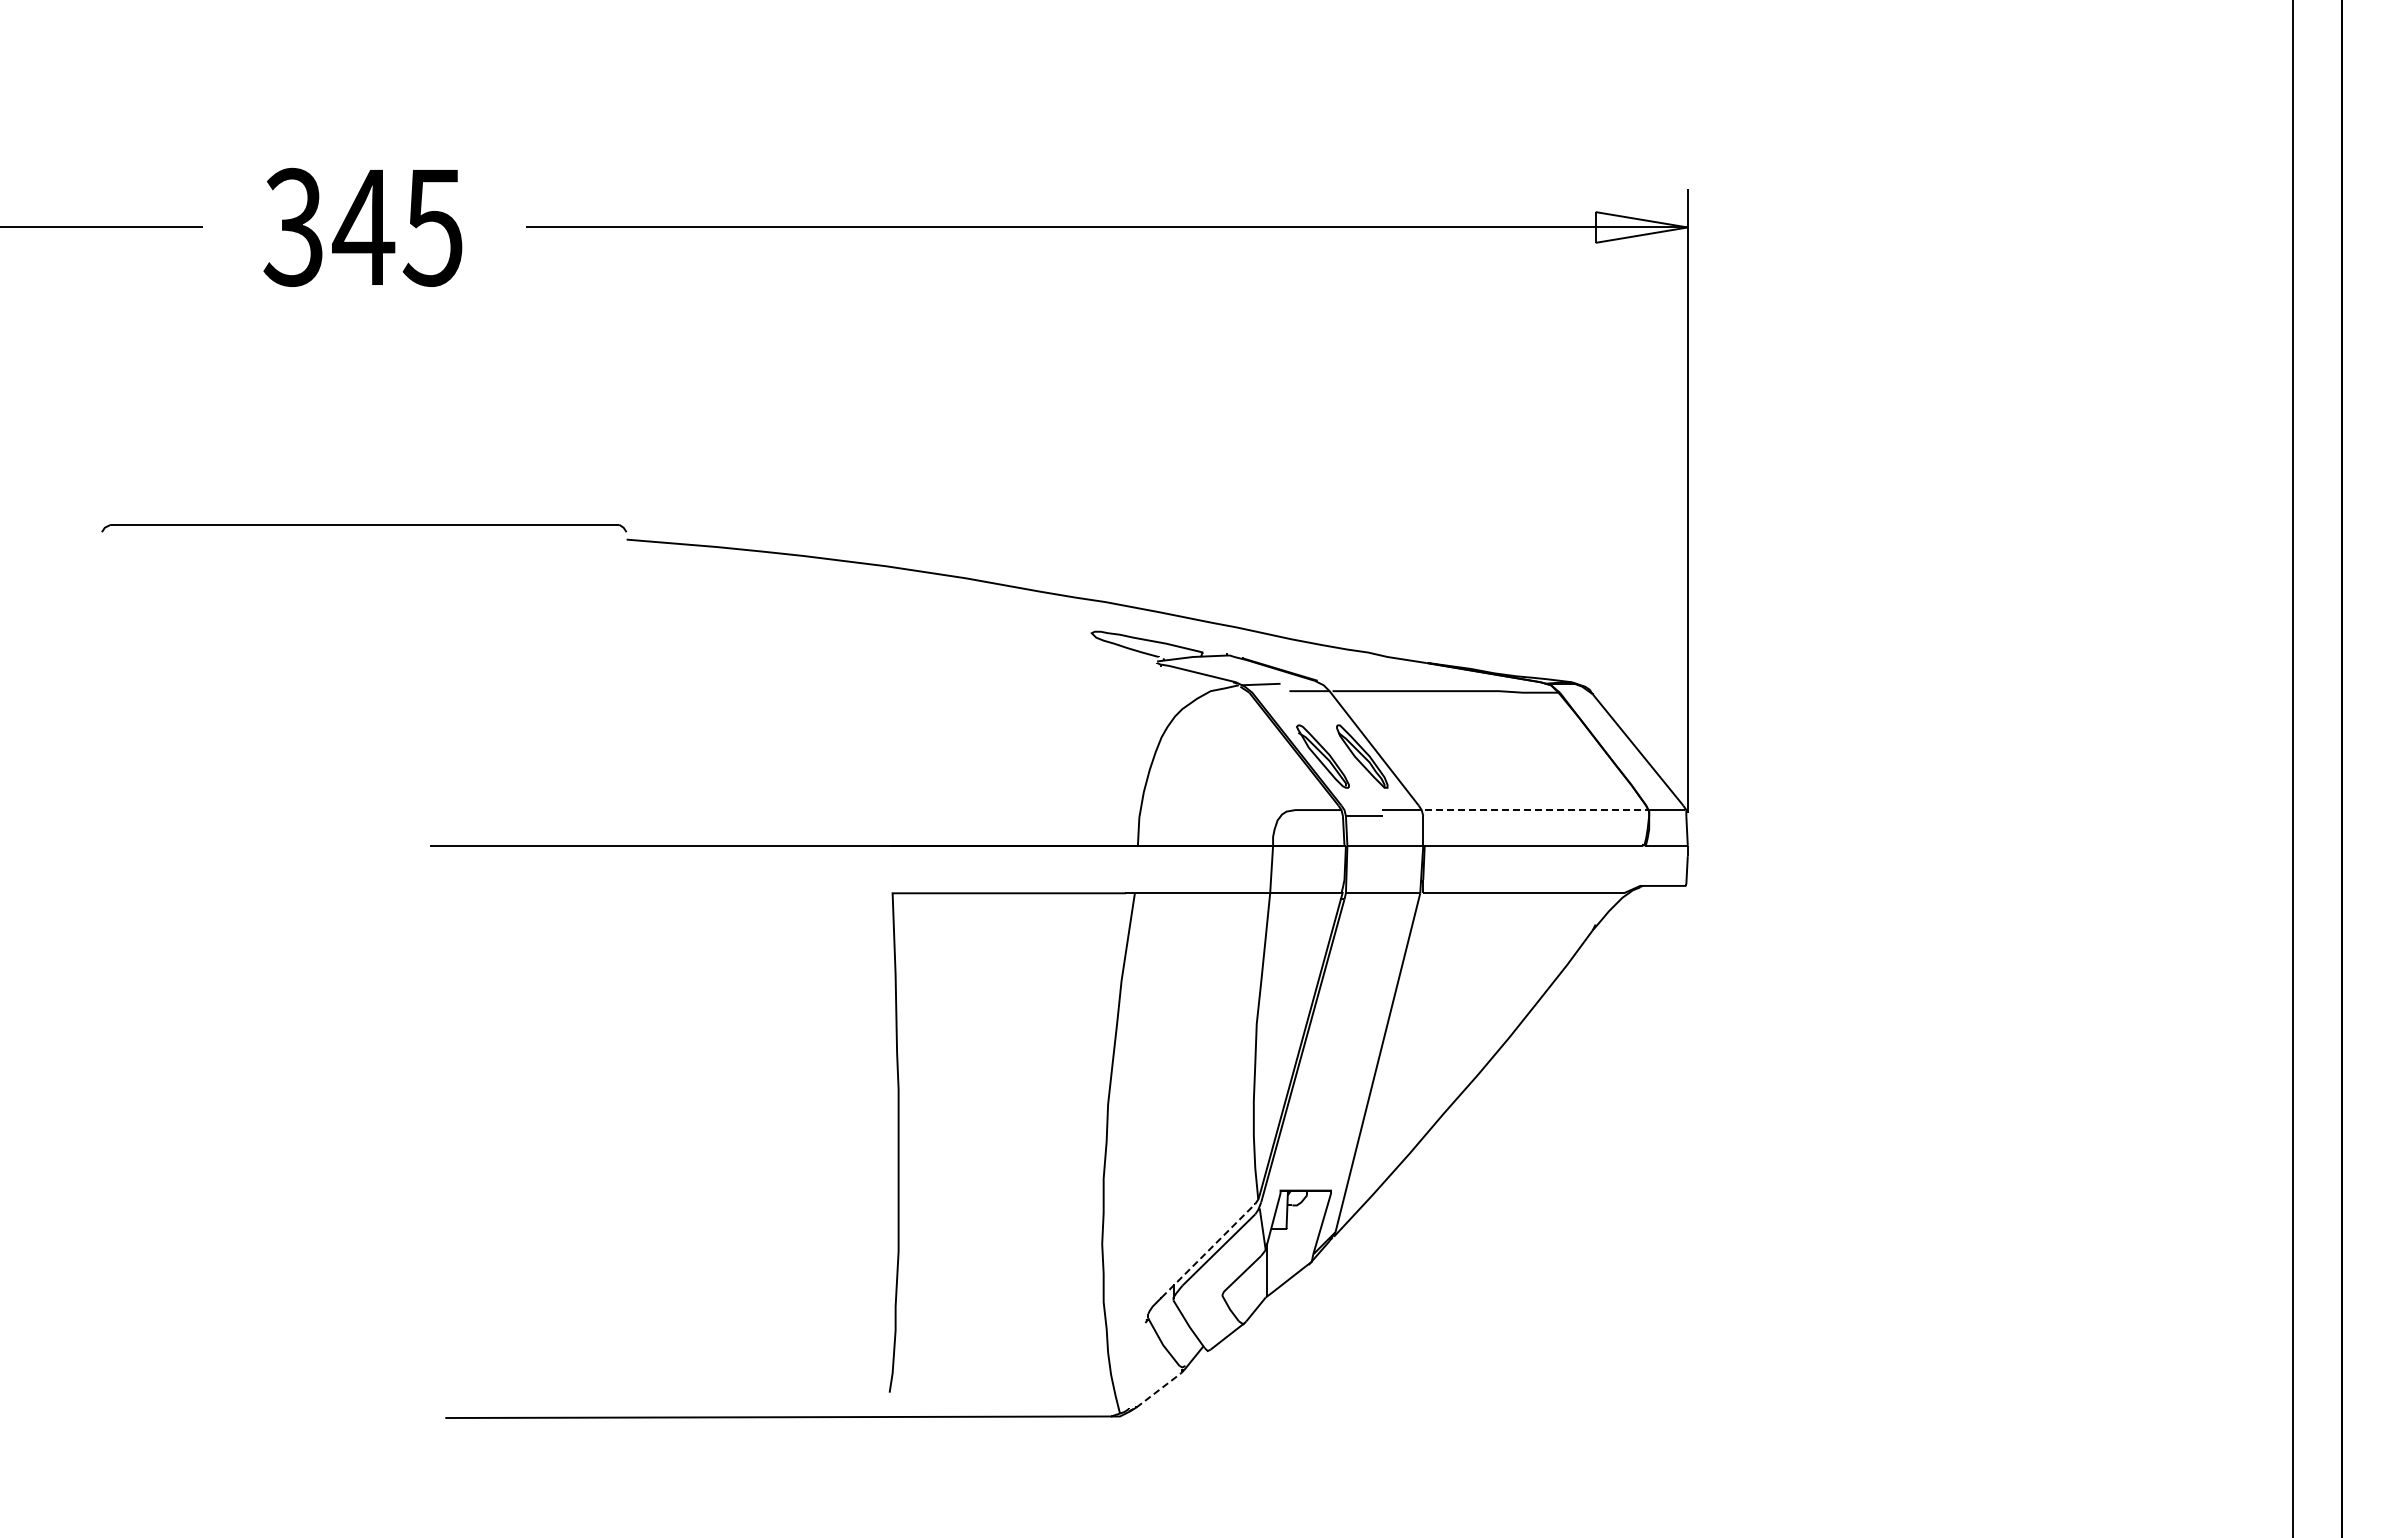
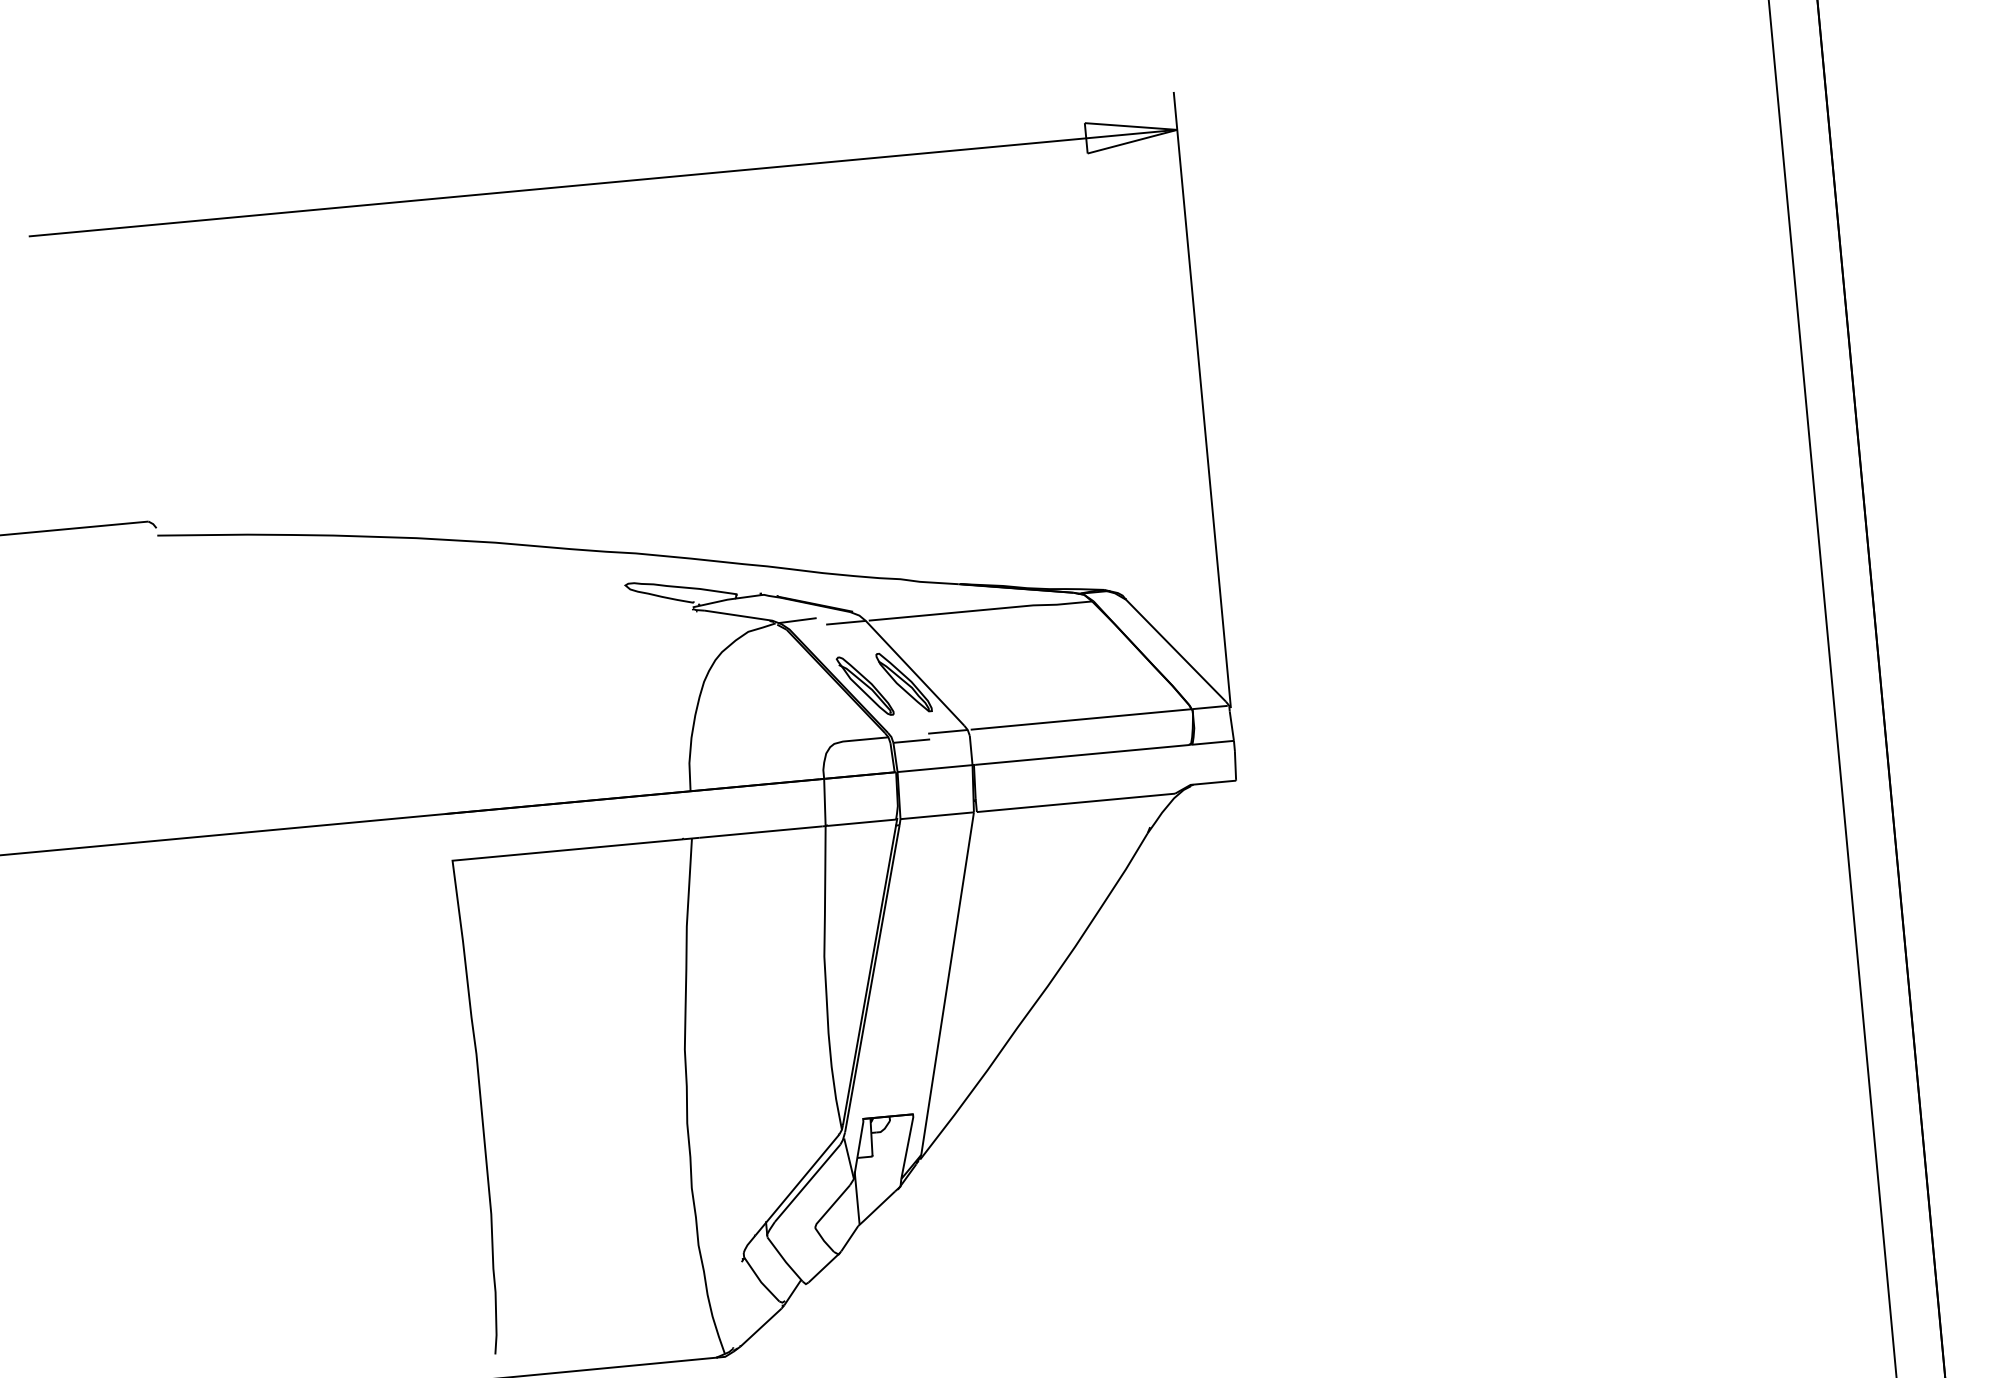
line: (1536, 810) -> (1081, 719), dashed -> solid
line: (1208, 1250) -> (797, 1184), dashed -> solid
line: (1159, 1390) -> (761, 1327), dashed -> solid

